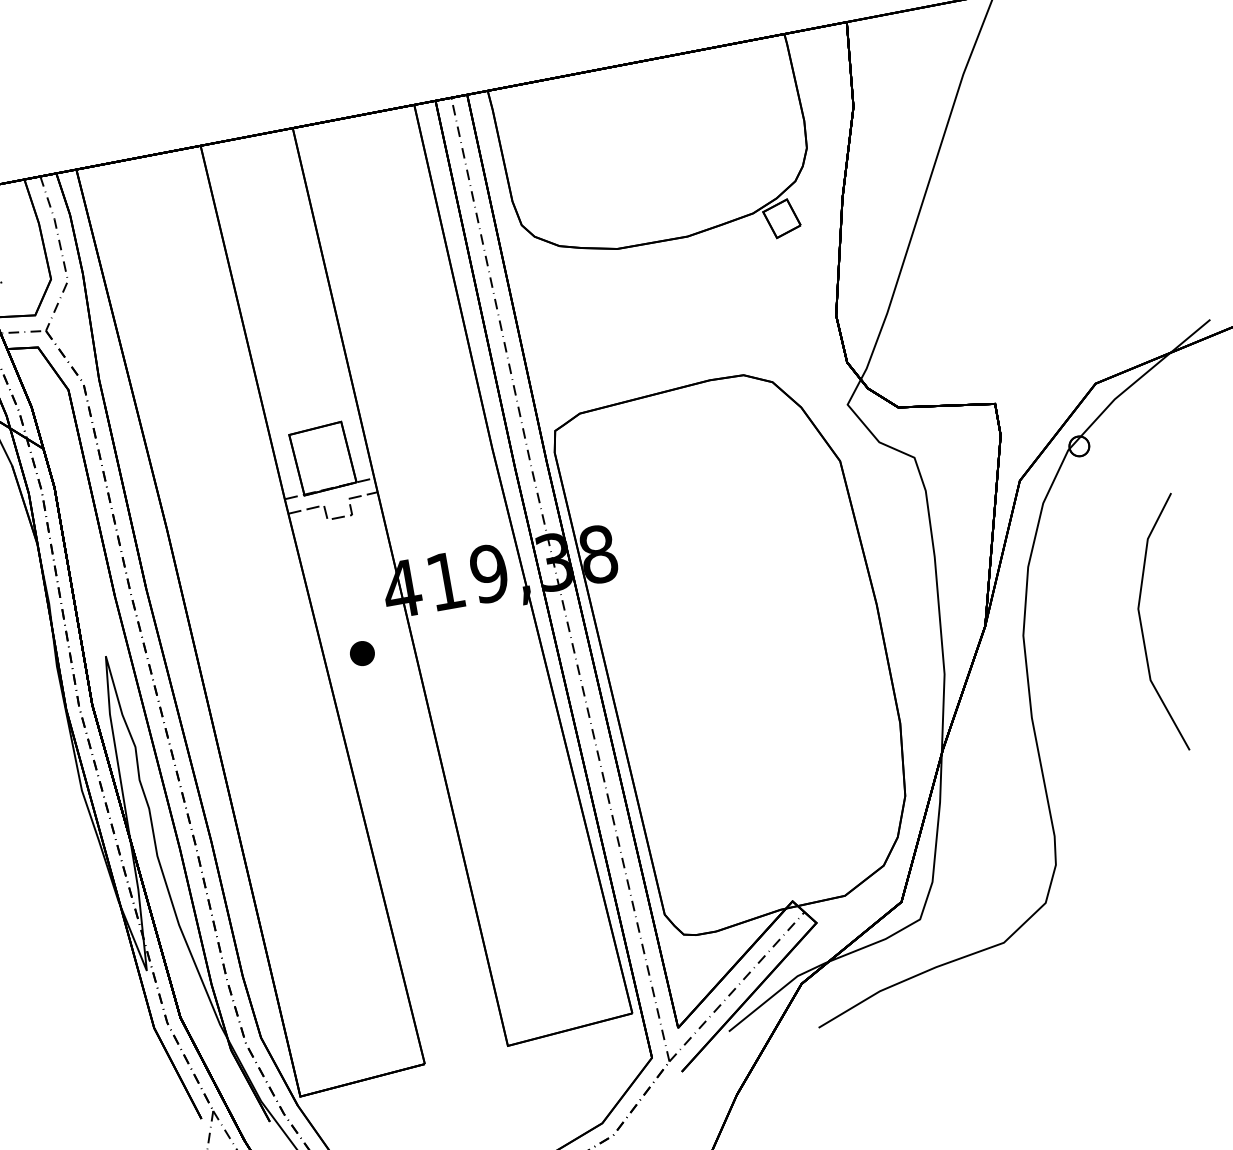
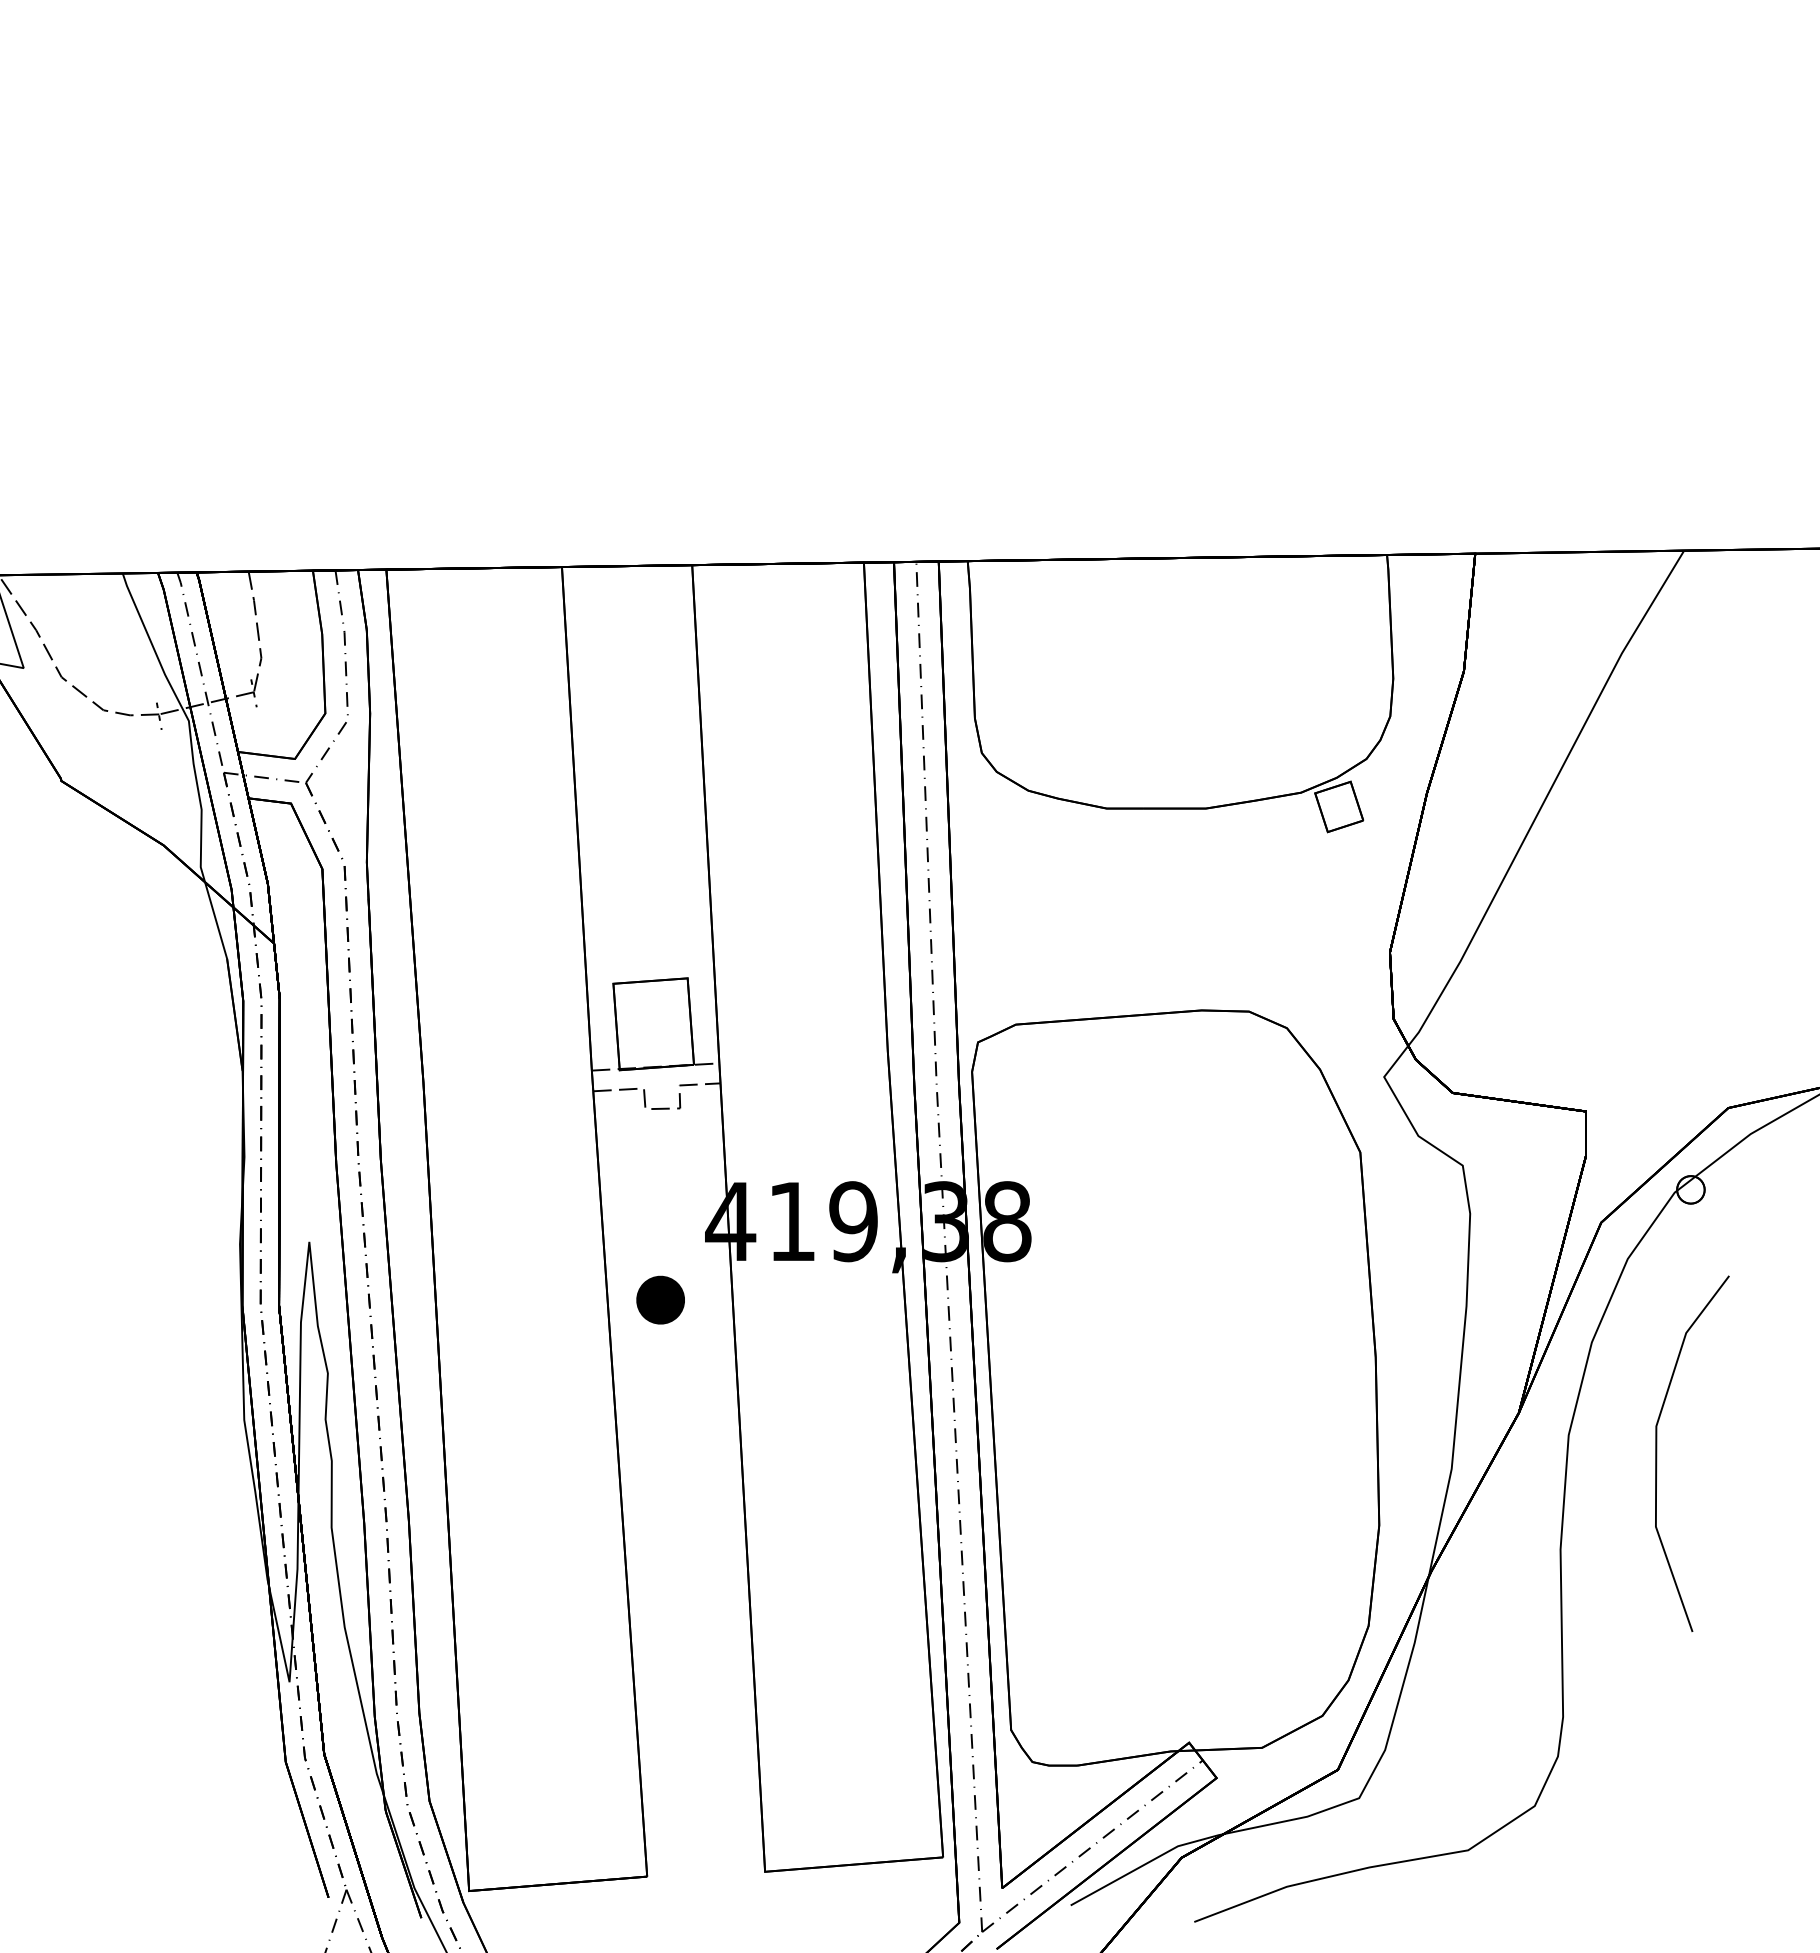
line: (1142, 628) -> (1657, 1453), moved
part: (362, 653) -> (660, 1300), size x1.4

